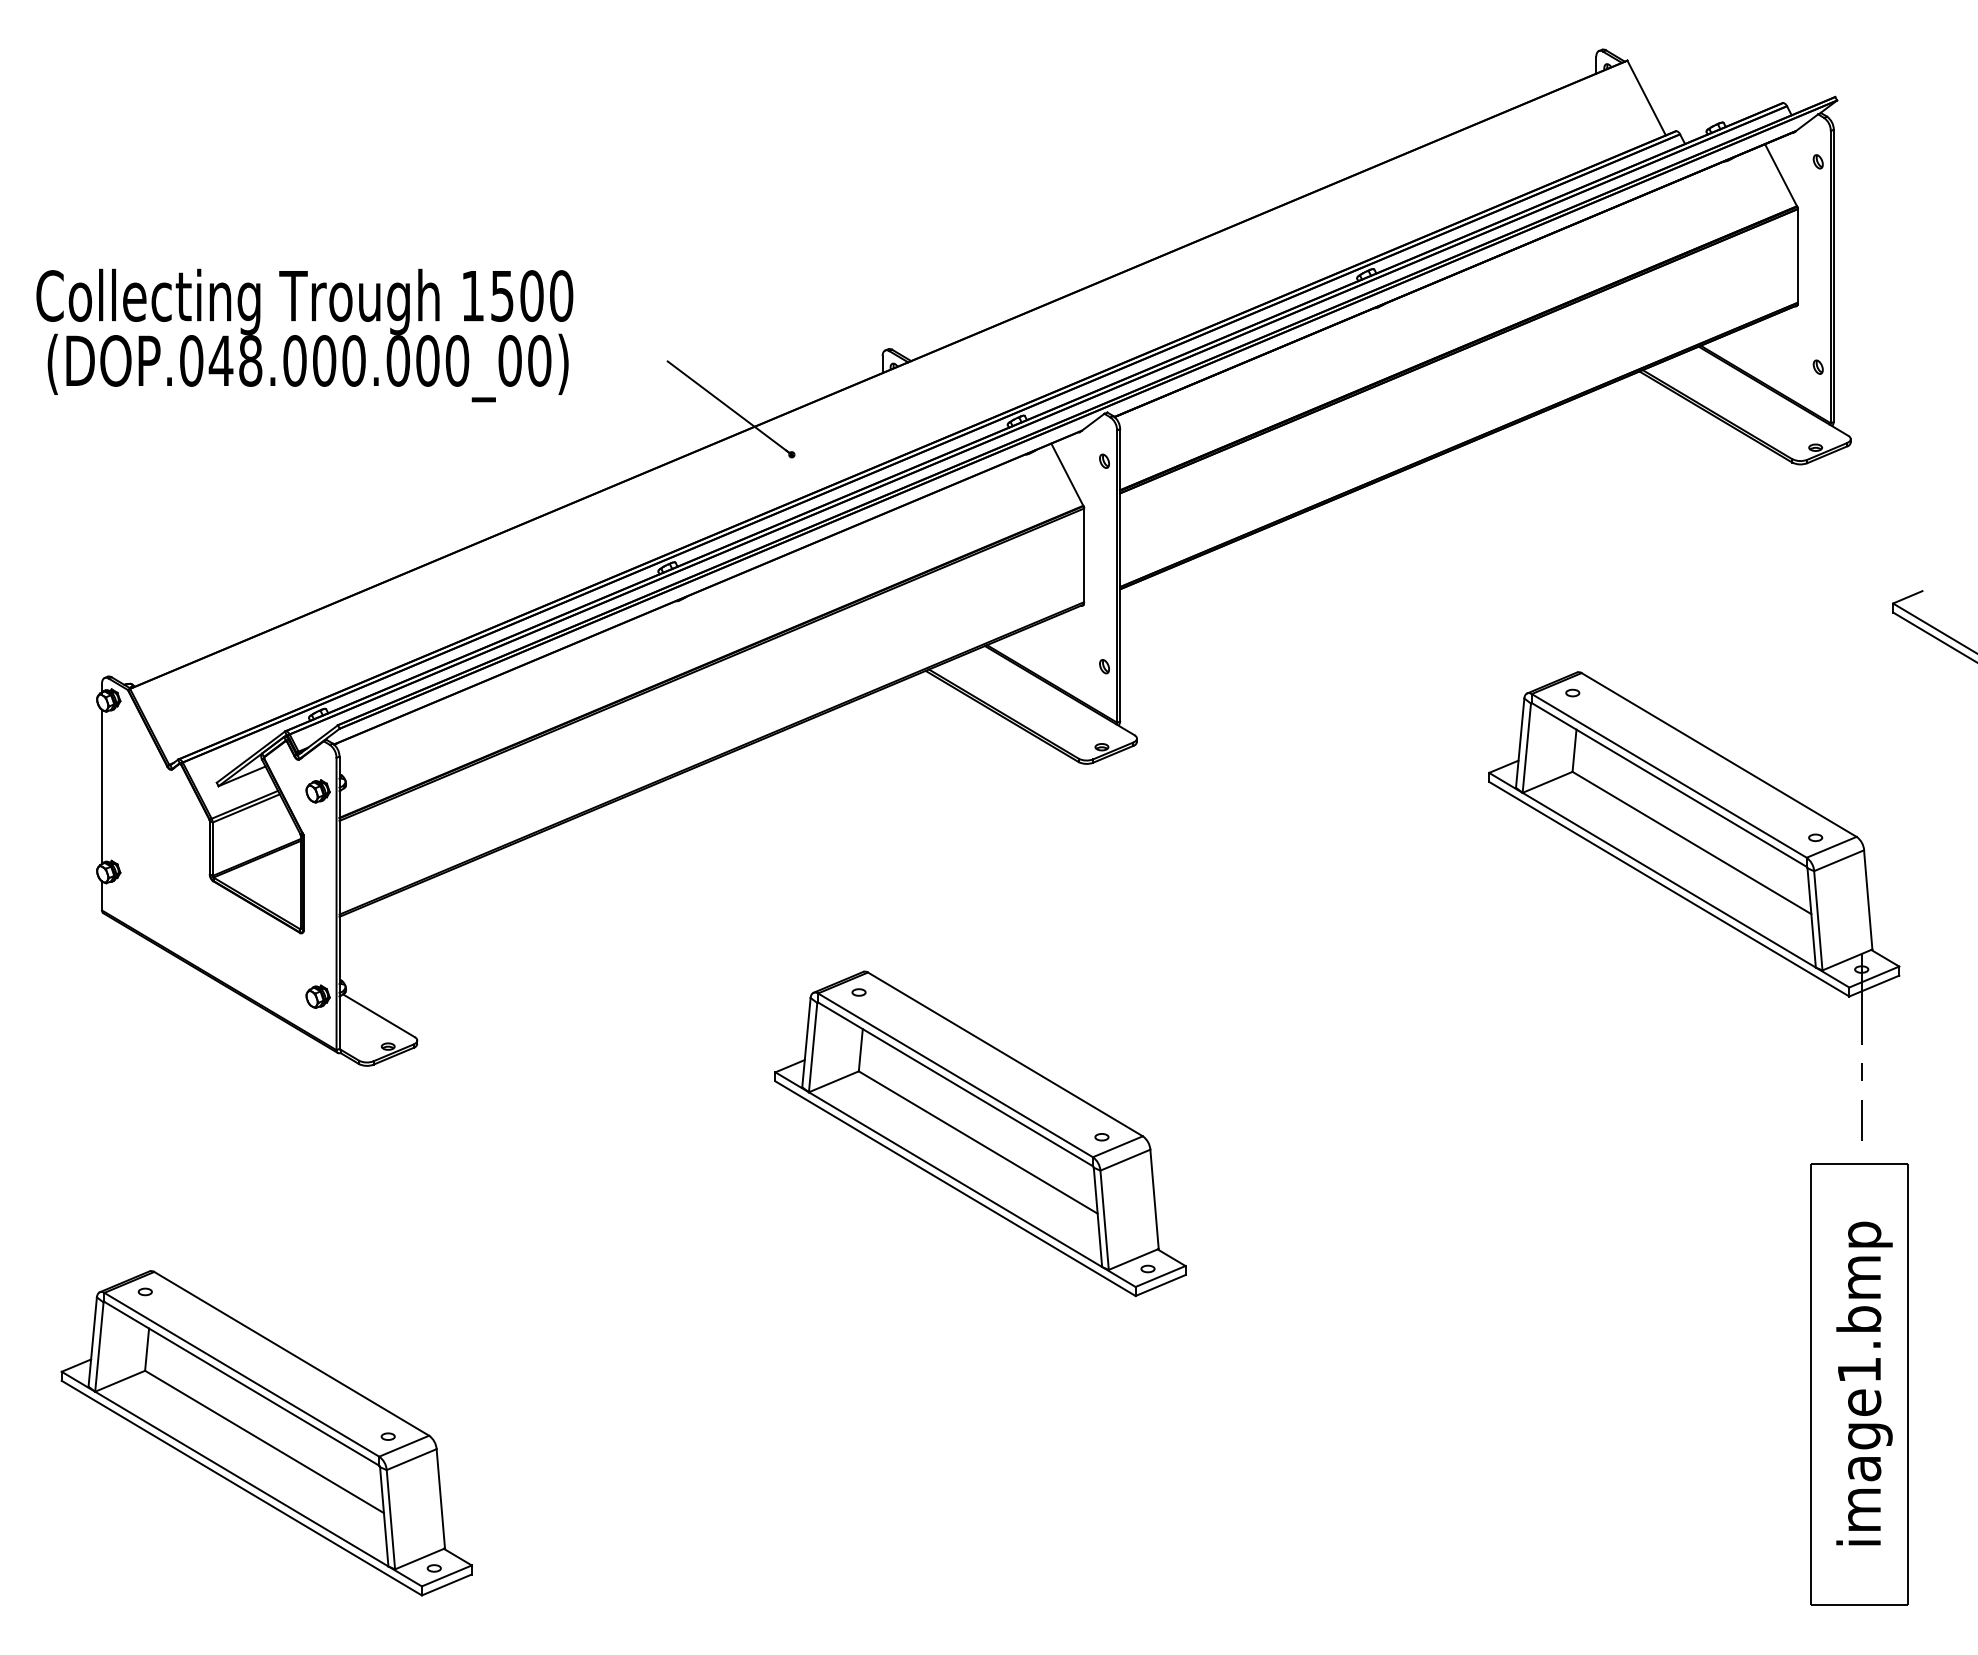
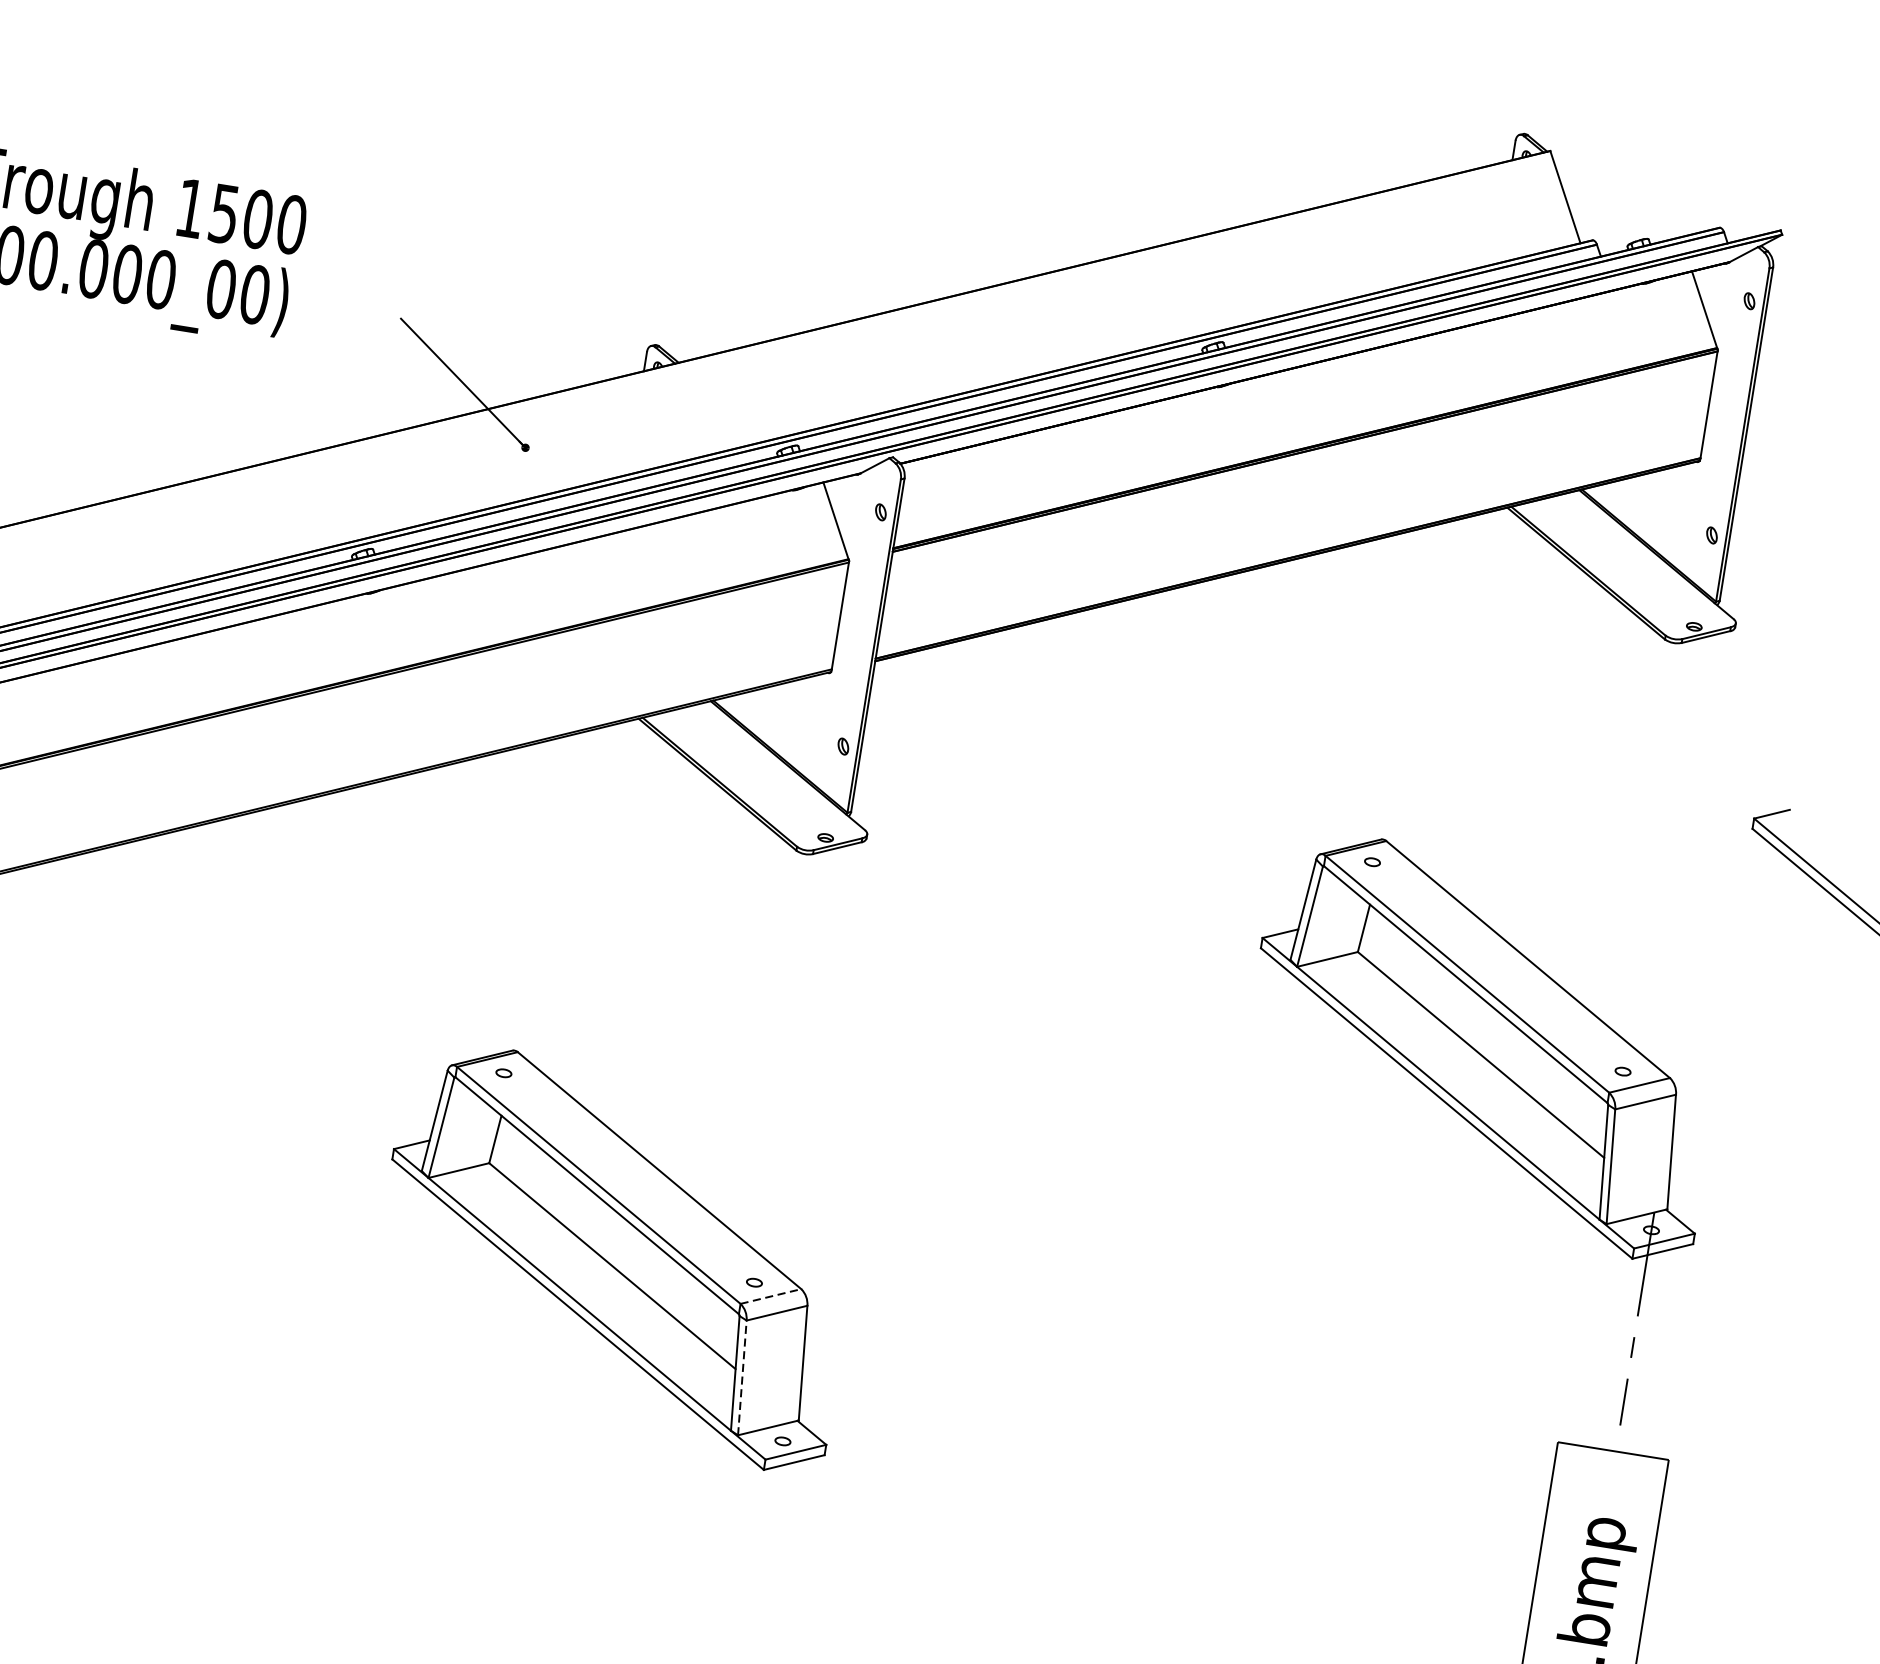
line: (1118, 1146) -> (771, 1296), solid -> dashed
line: (1104, 1220) -> (742, 1378), solid -> dashed

